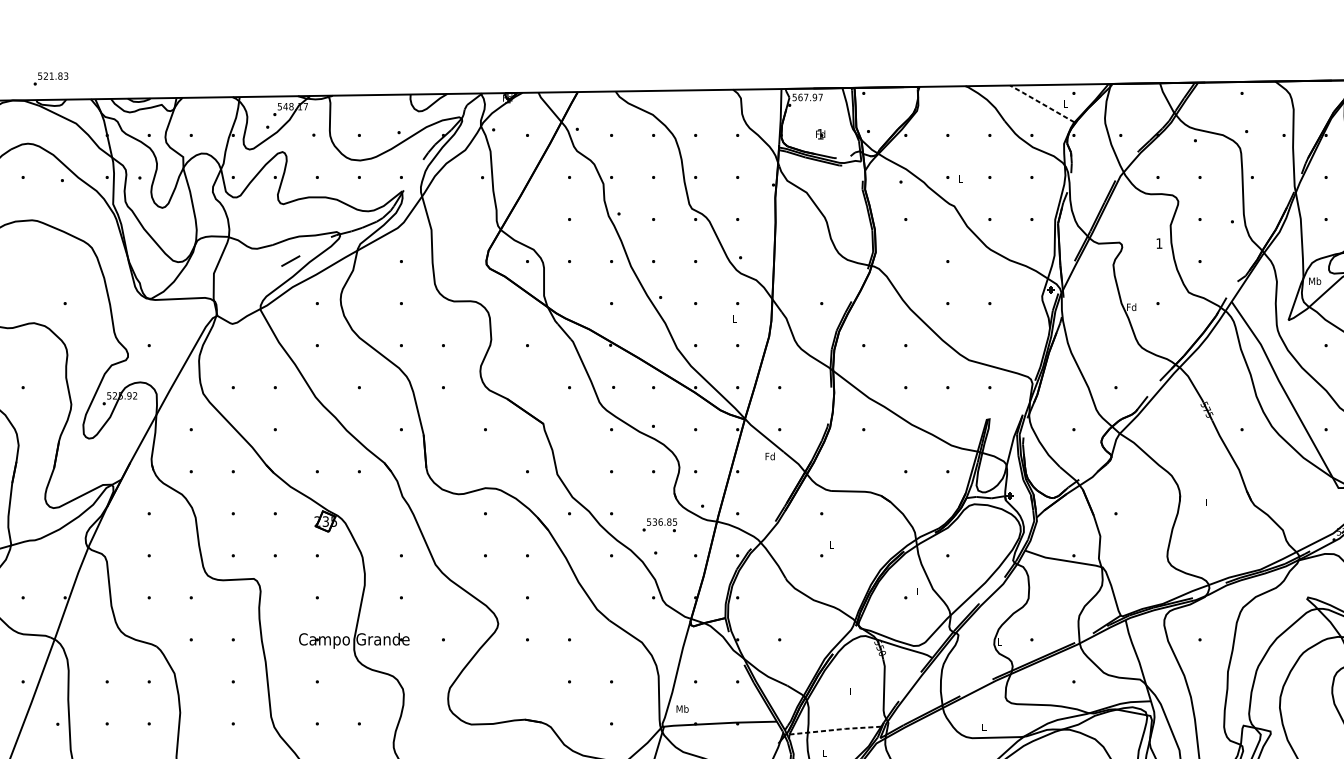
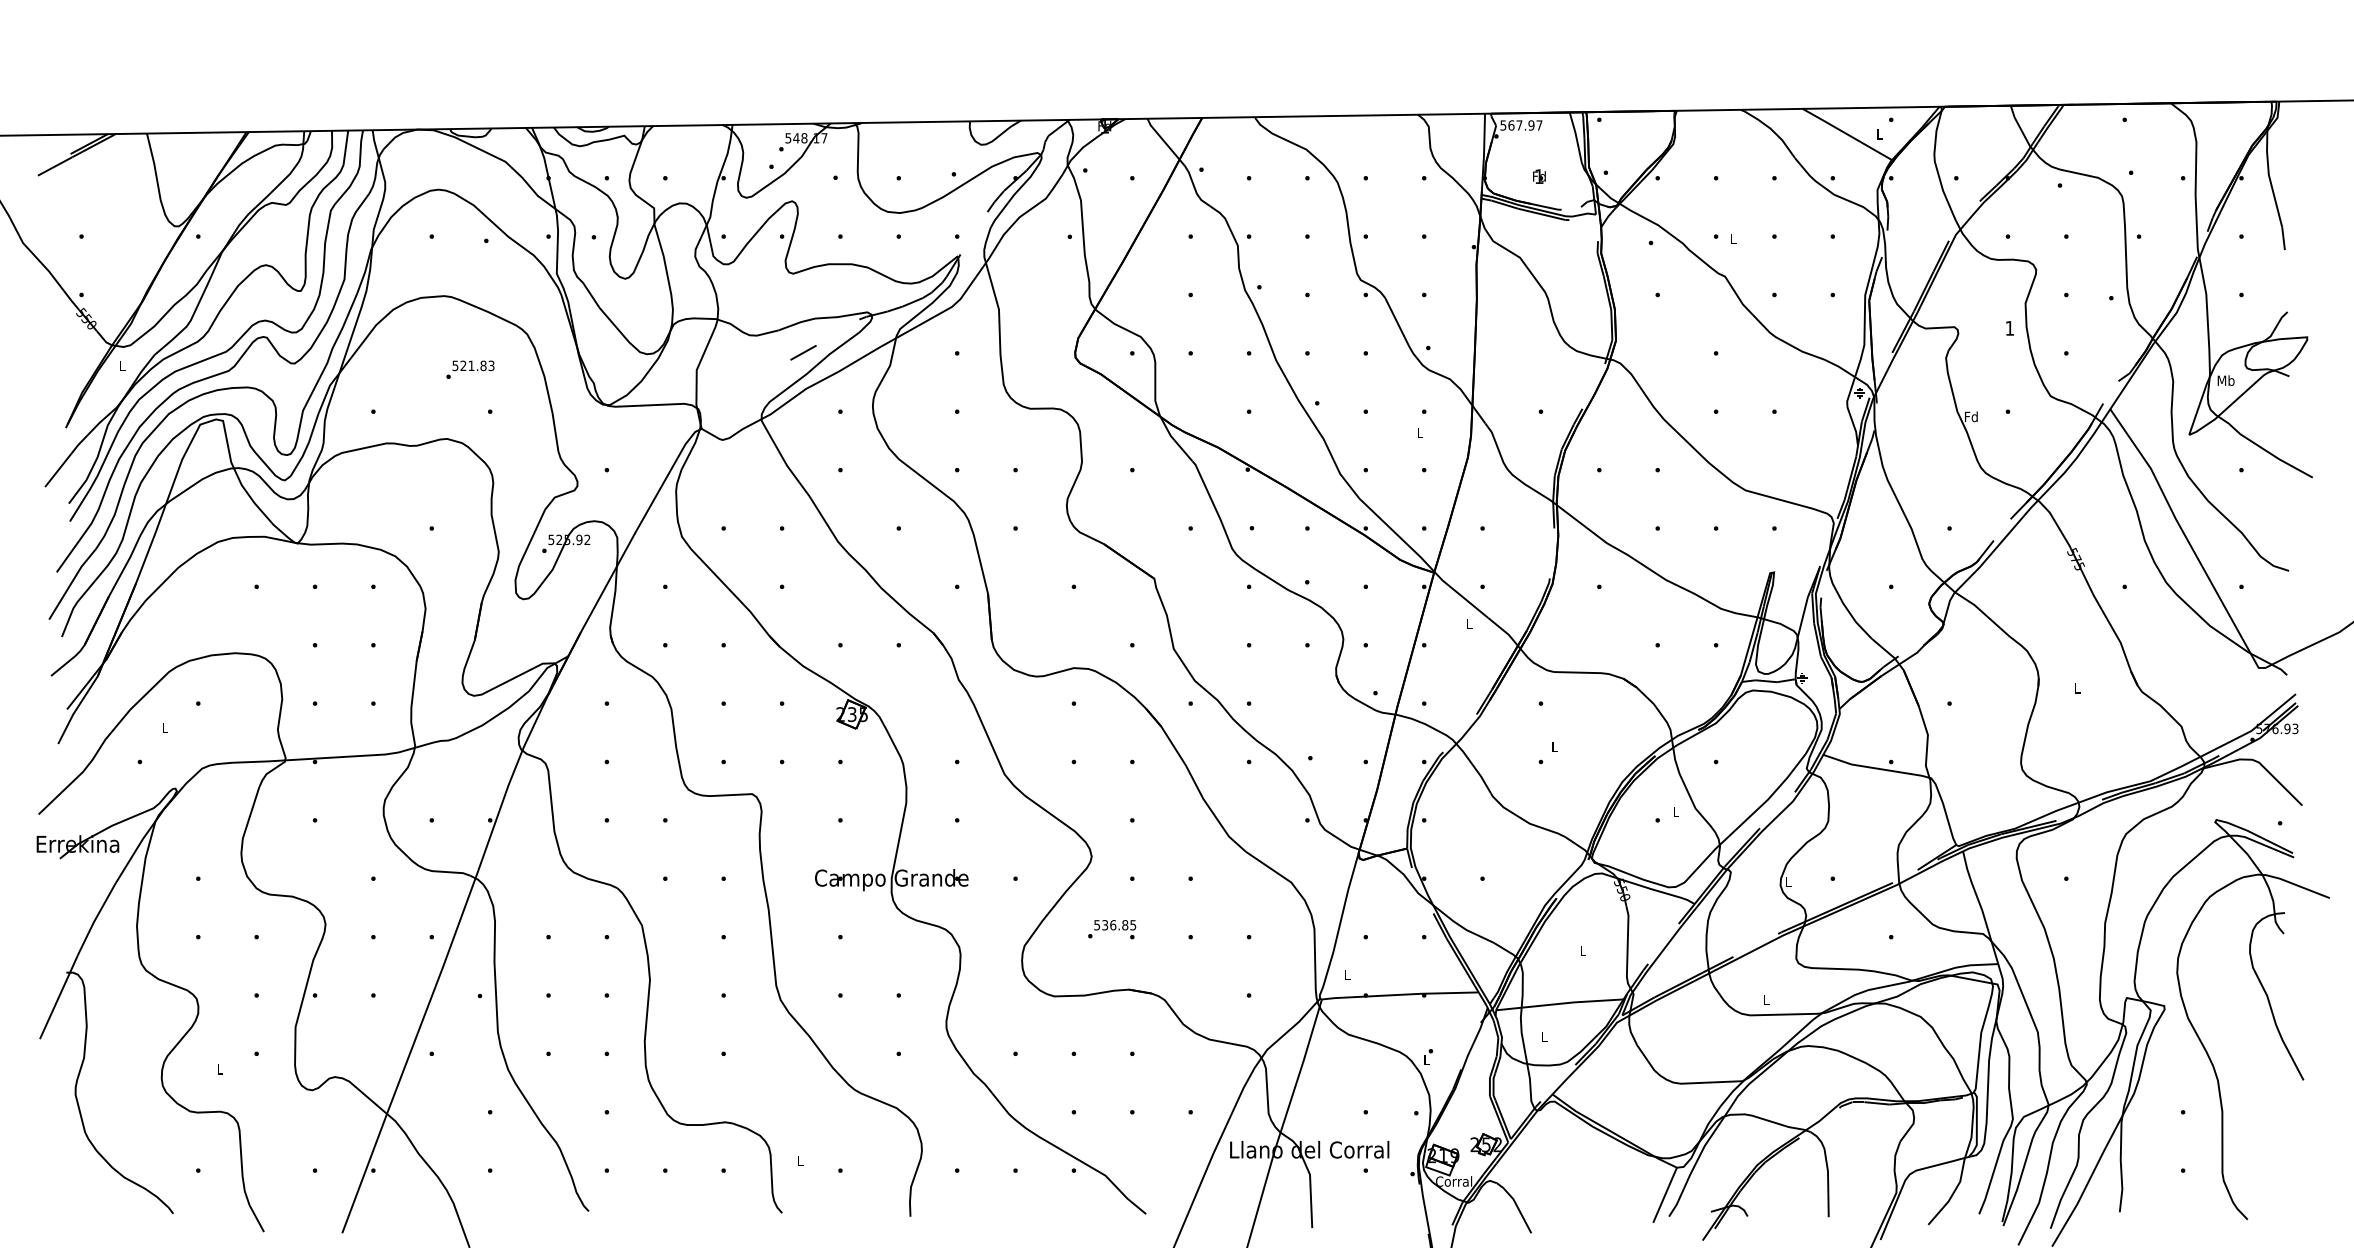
text: (51, 78) -> (470, 369), moved
line: (1041, 103) -> (1846, 133), dashed -> solid
text: (770, 456) -> (1469, 623), Fd -> L
text: (660, 525) -> (1112, 929), moved
text: (682, 708) -> (1347, 974), Mb -> L
line: (835, 729) -> (1560, 1003), dashed -> solid

